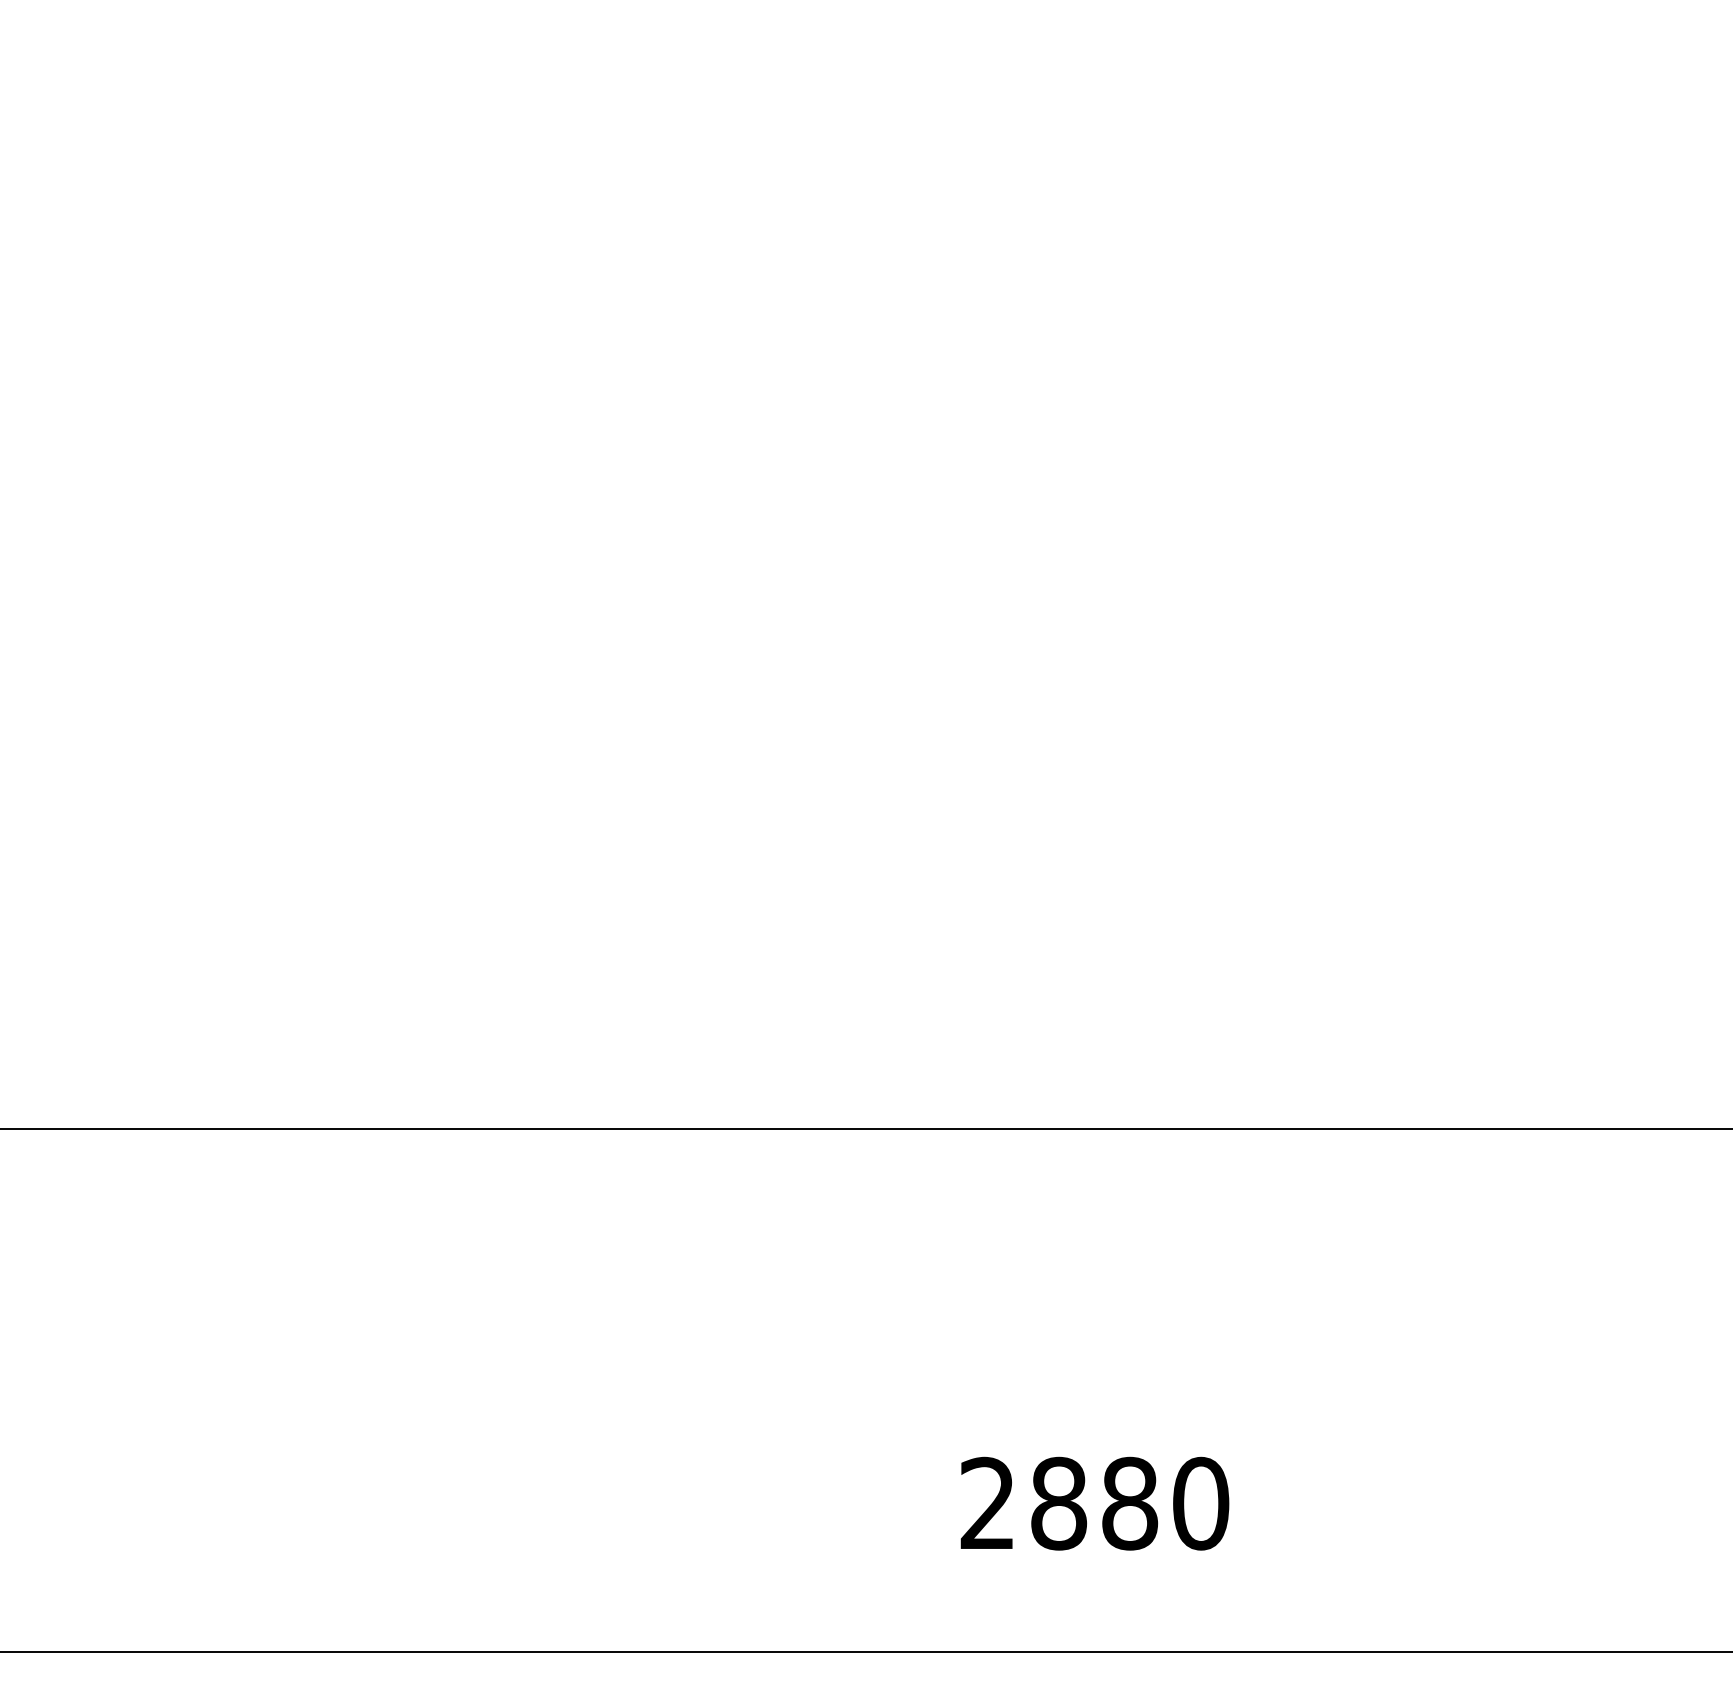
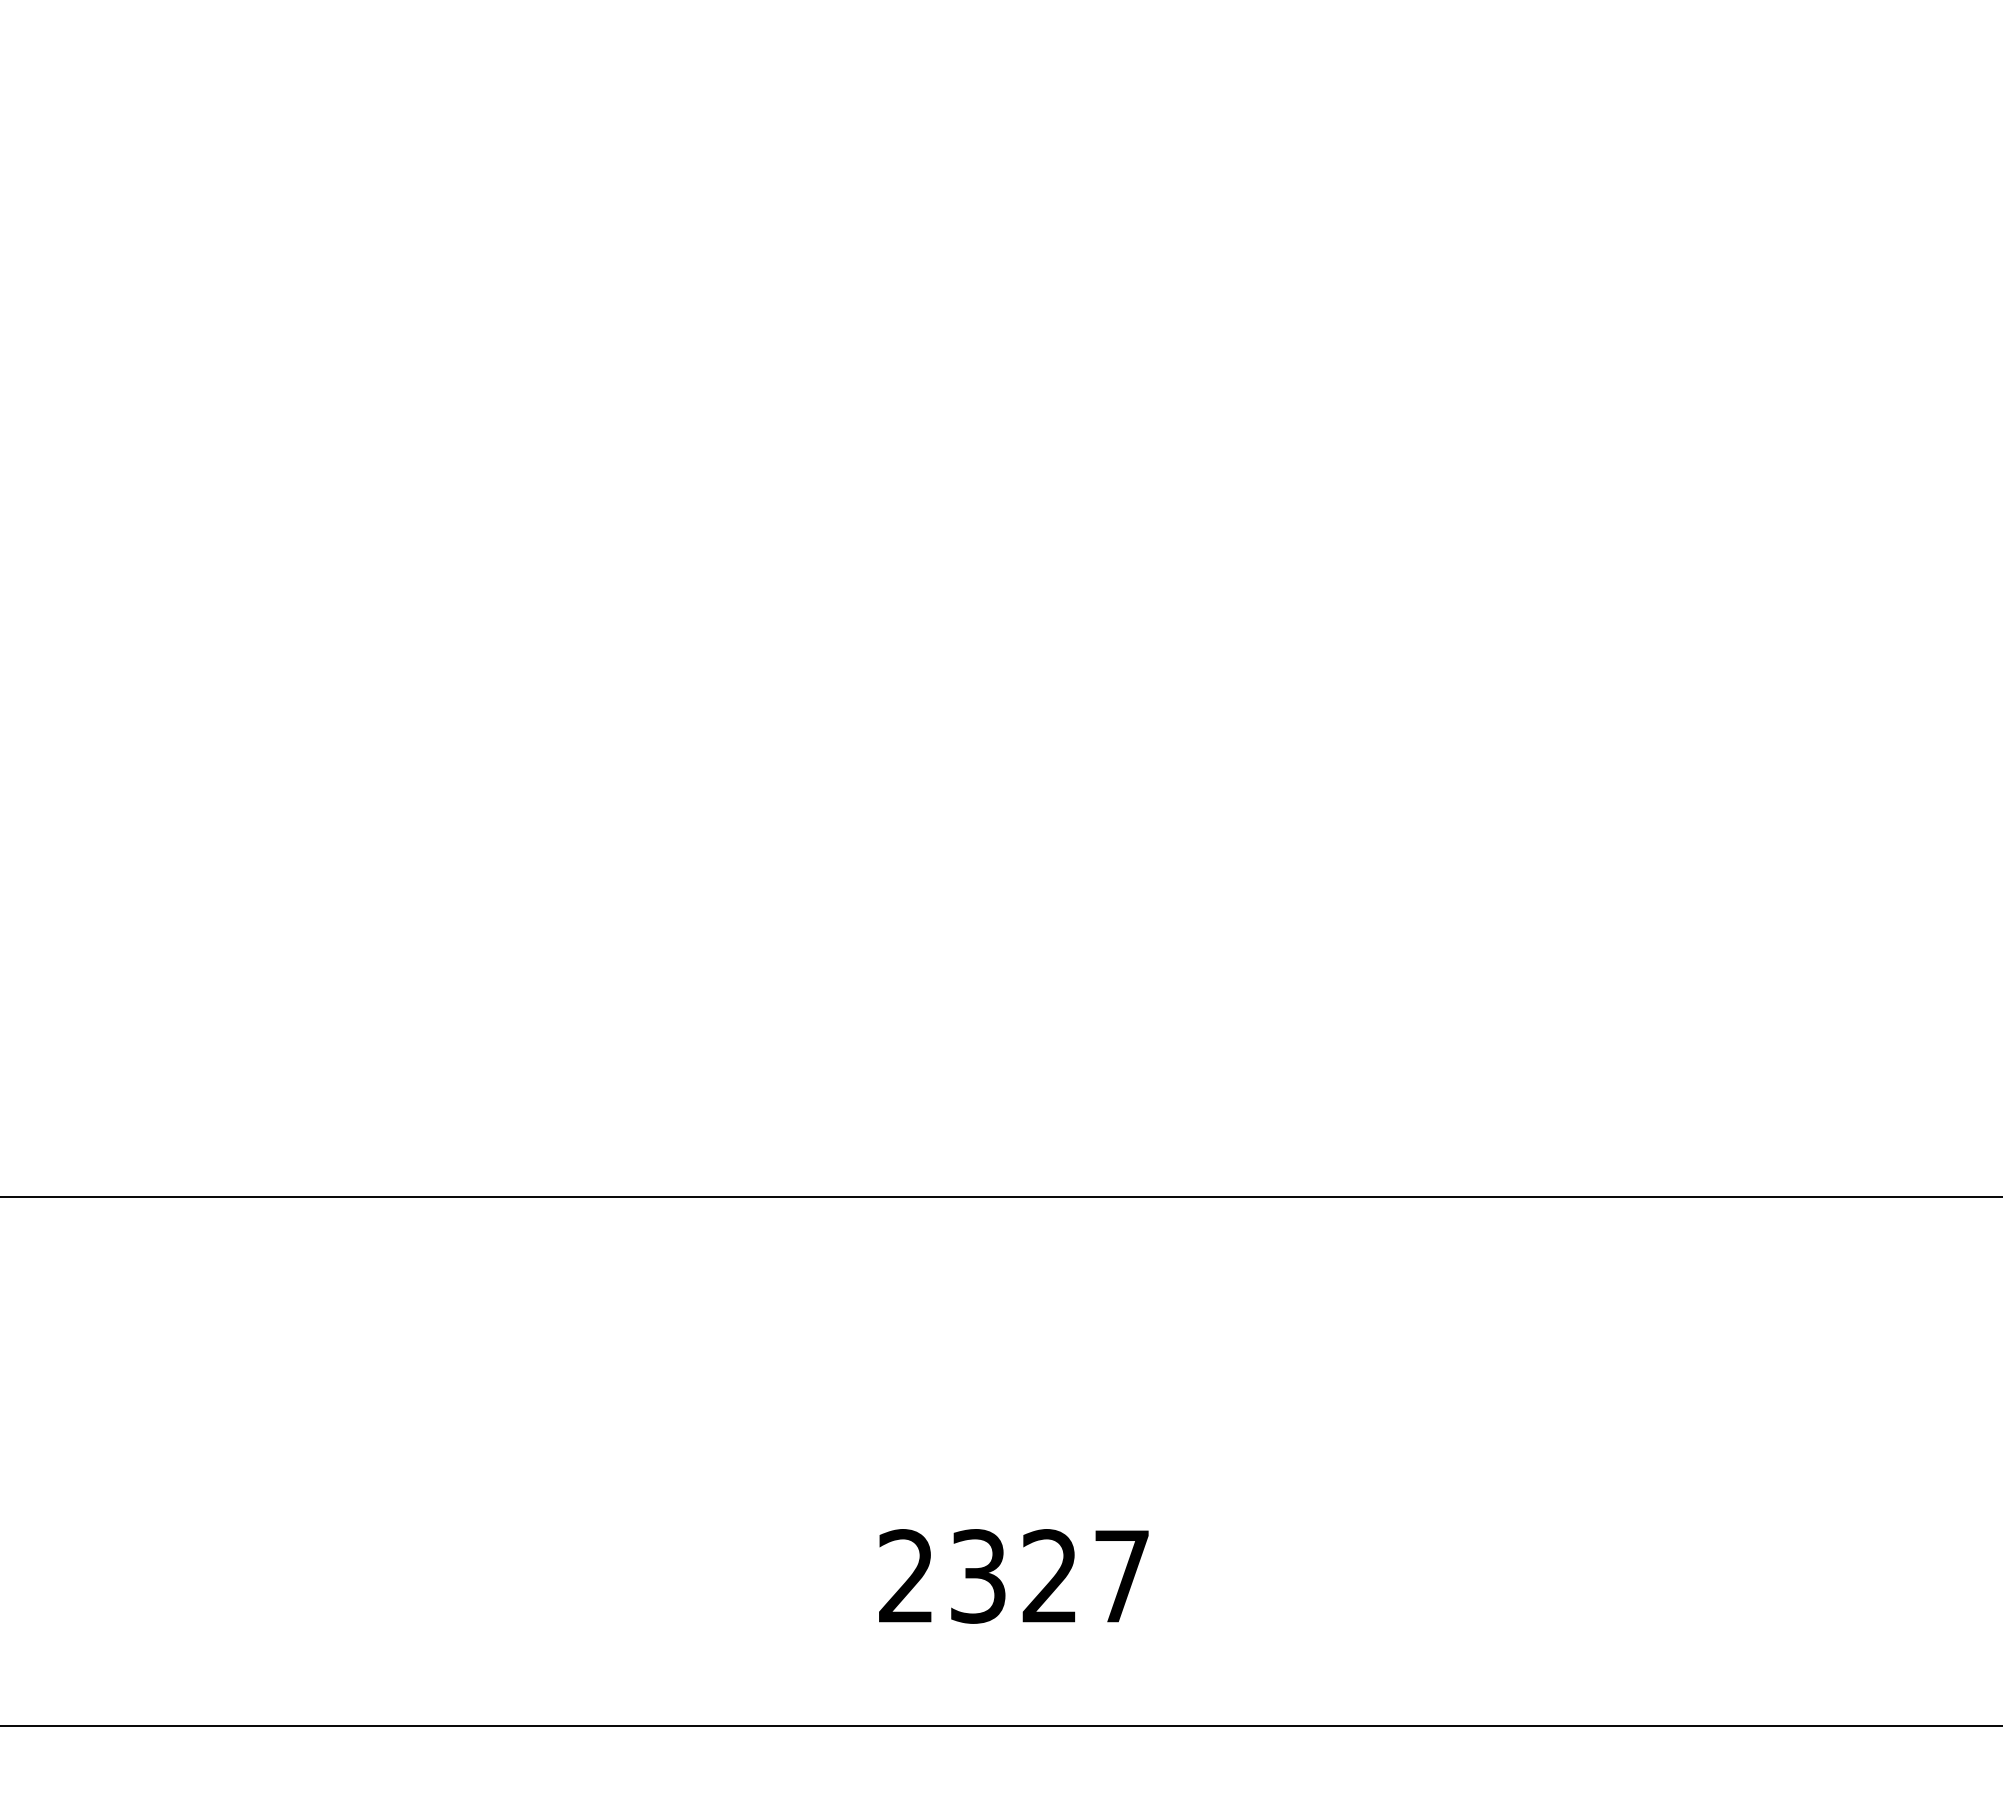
text: (1130, 1503) -> (1050, 1576), 2880 -> 2327

